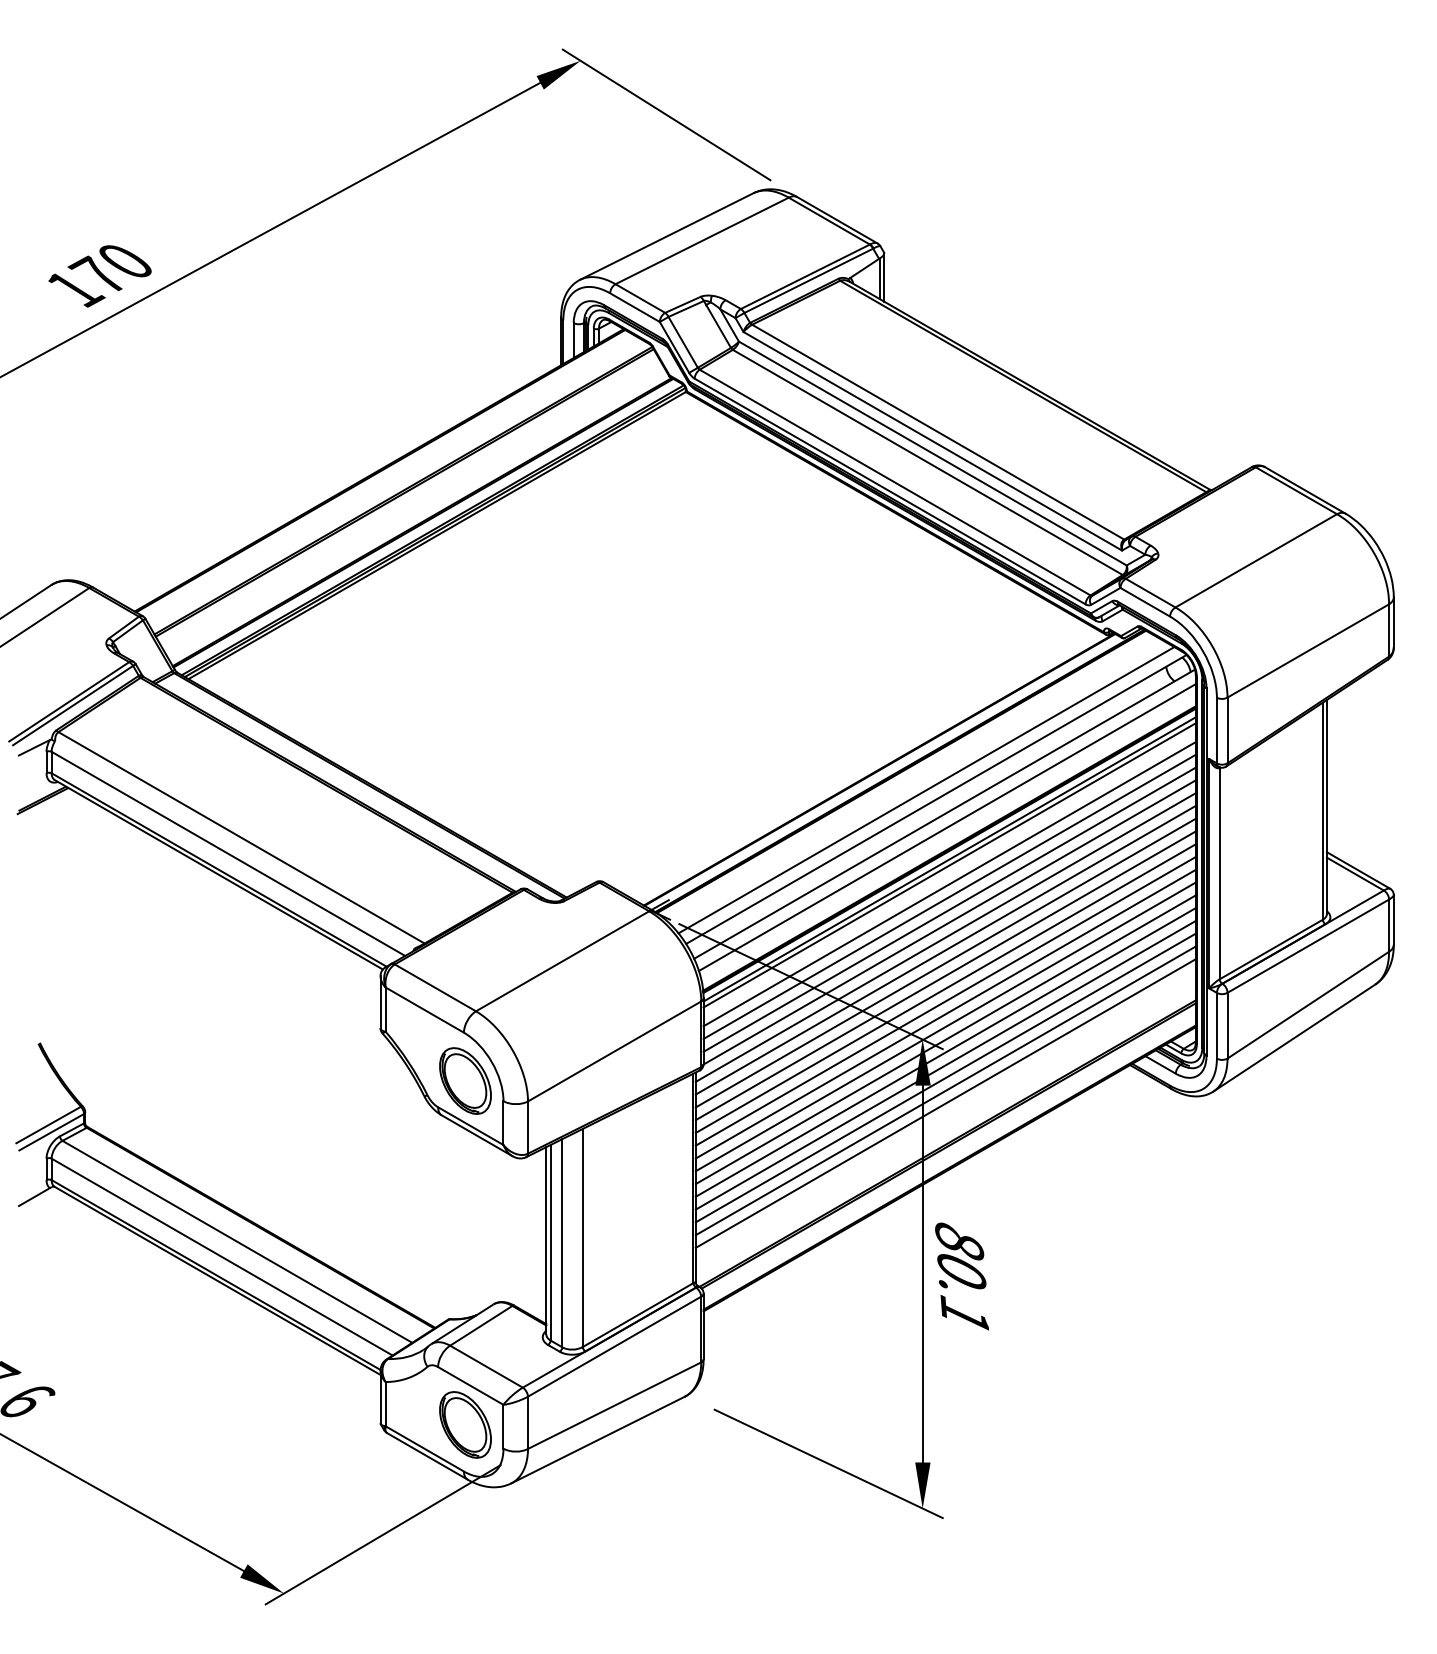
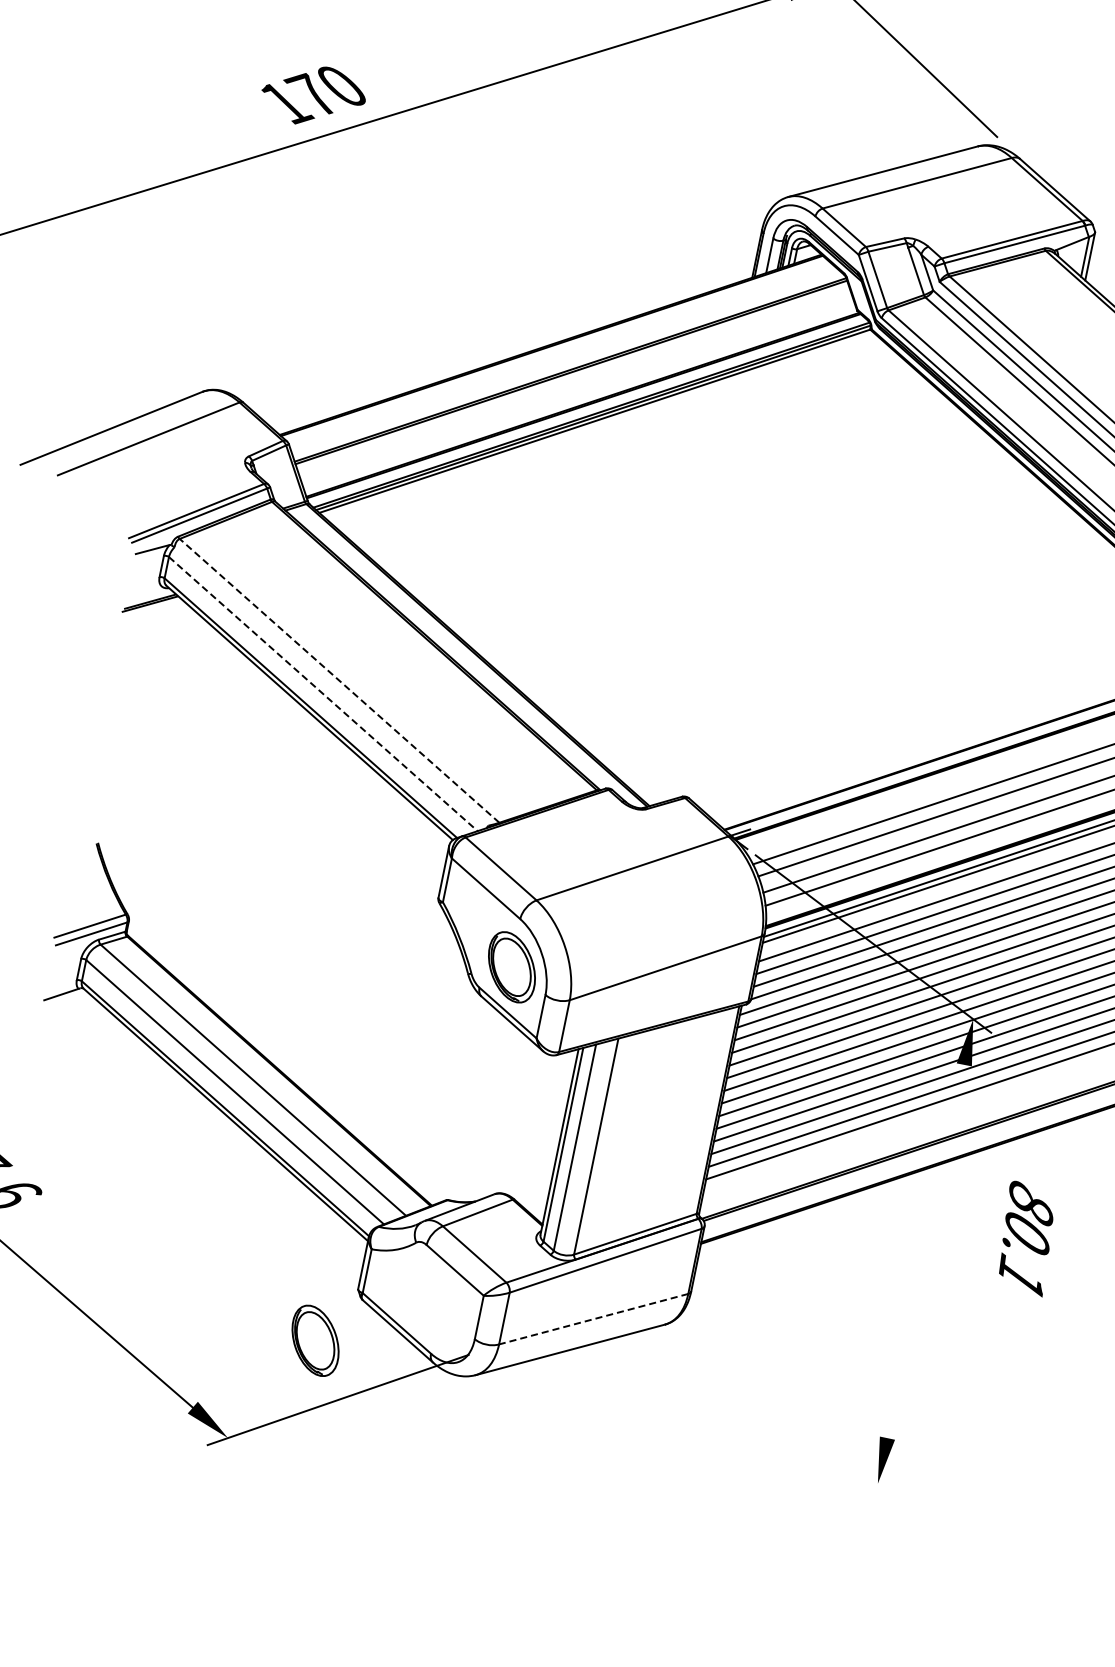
line: (241, 837) -> (339, 680), solid -> dashed
line: (228, 854) -> (323, 694), solid -> dashed
line: (922, 1273) -> (925, 1250), removed
text: (961, 1276) -> (1026, 1238), moved
line: (614, 1405) -> (593, 1319), solid -> dashed
part: (465, 1424) -> (315, 1340), moved
line: (828, 1463) -> (793, 1419), removed

